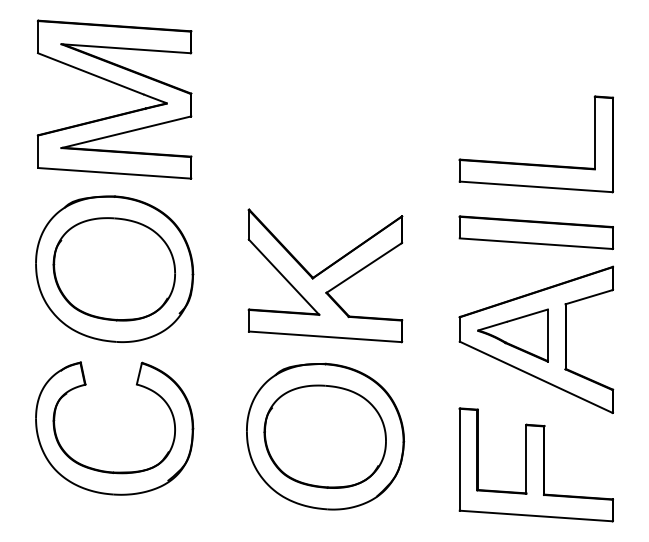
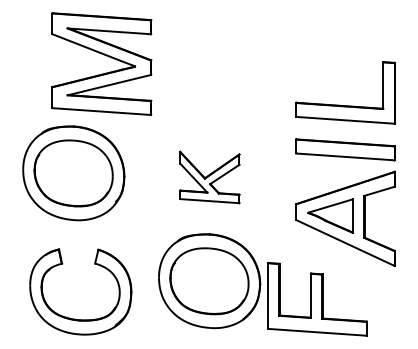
part: (117, 86) -> (103, 55), moved
part: (325, 275) -> (209, 177), size x0.6
part: (536, 465) -> (317, 299), moved
part: (106, 469) -> (75, 318), moved

